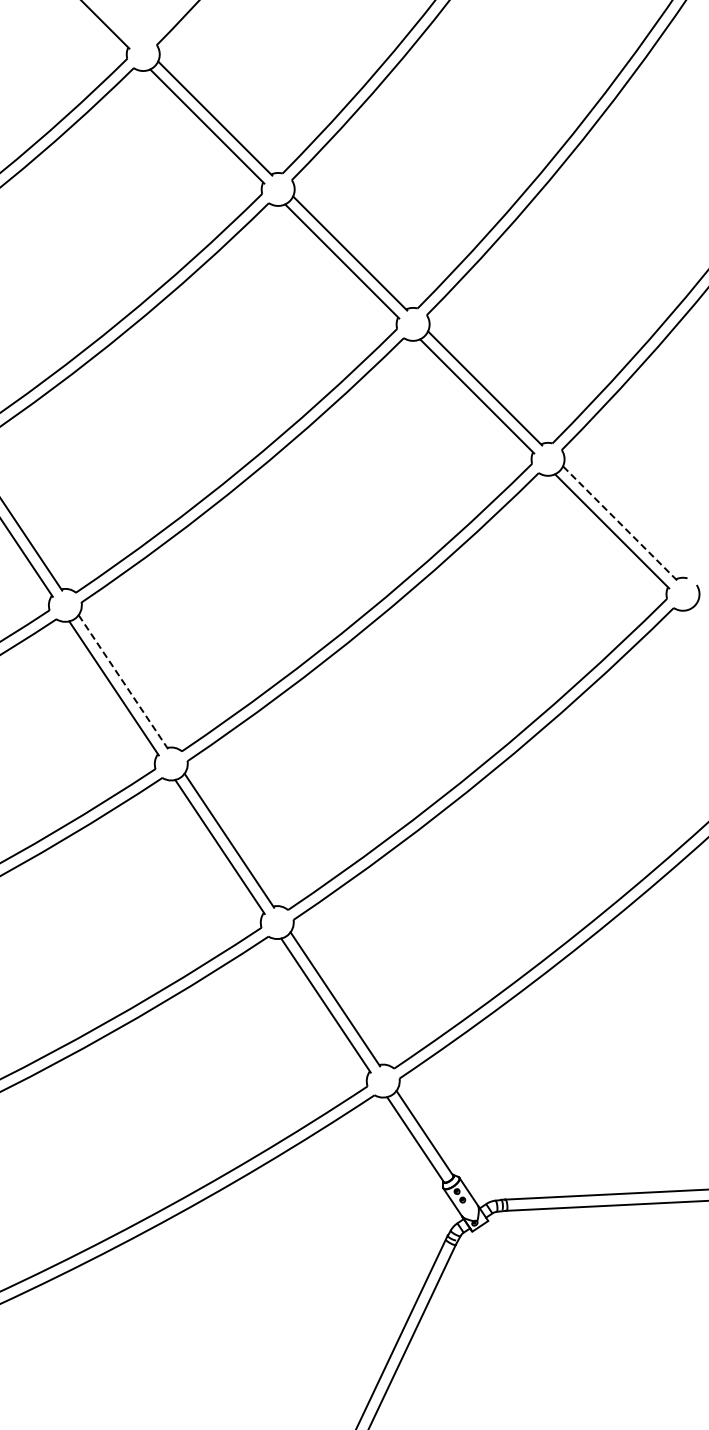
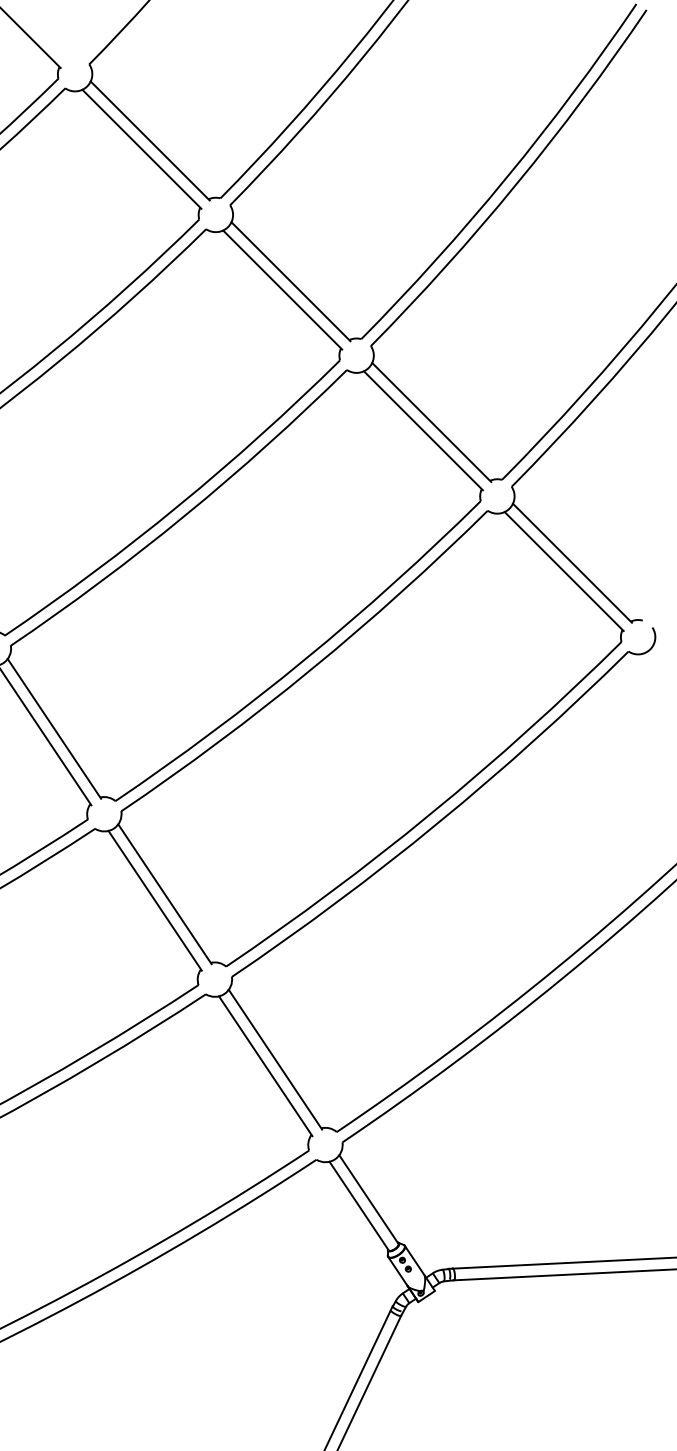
line: (620, 523) -> (572, 563), dashed -> solid
line: (123, 682) -> (54, 729), dashed -> solid

